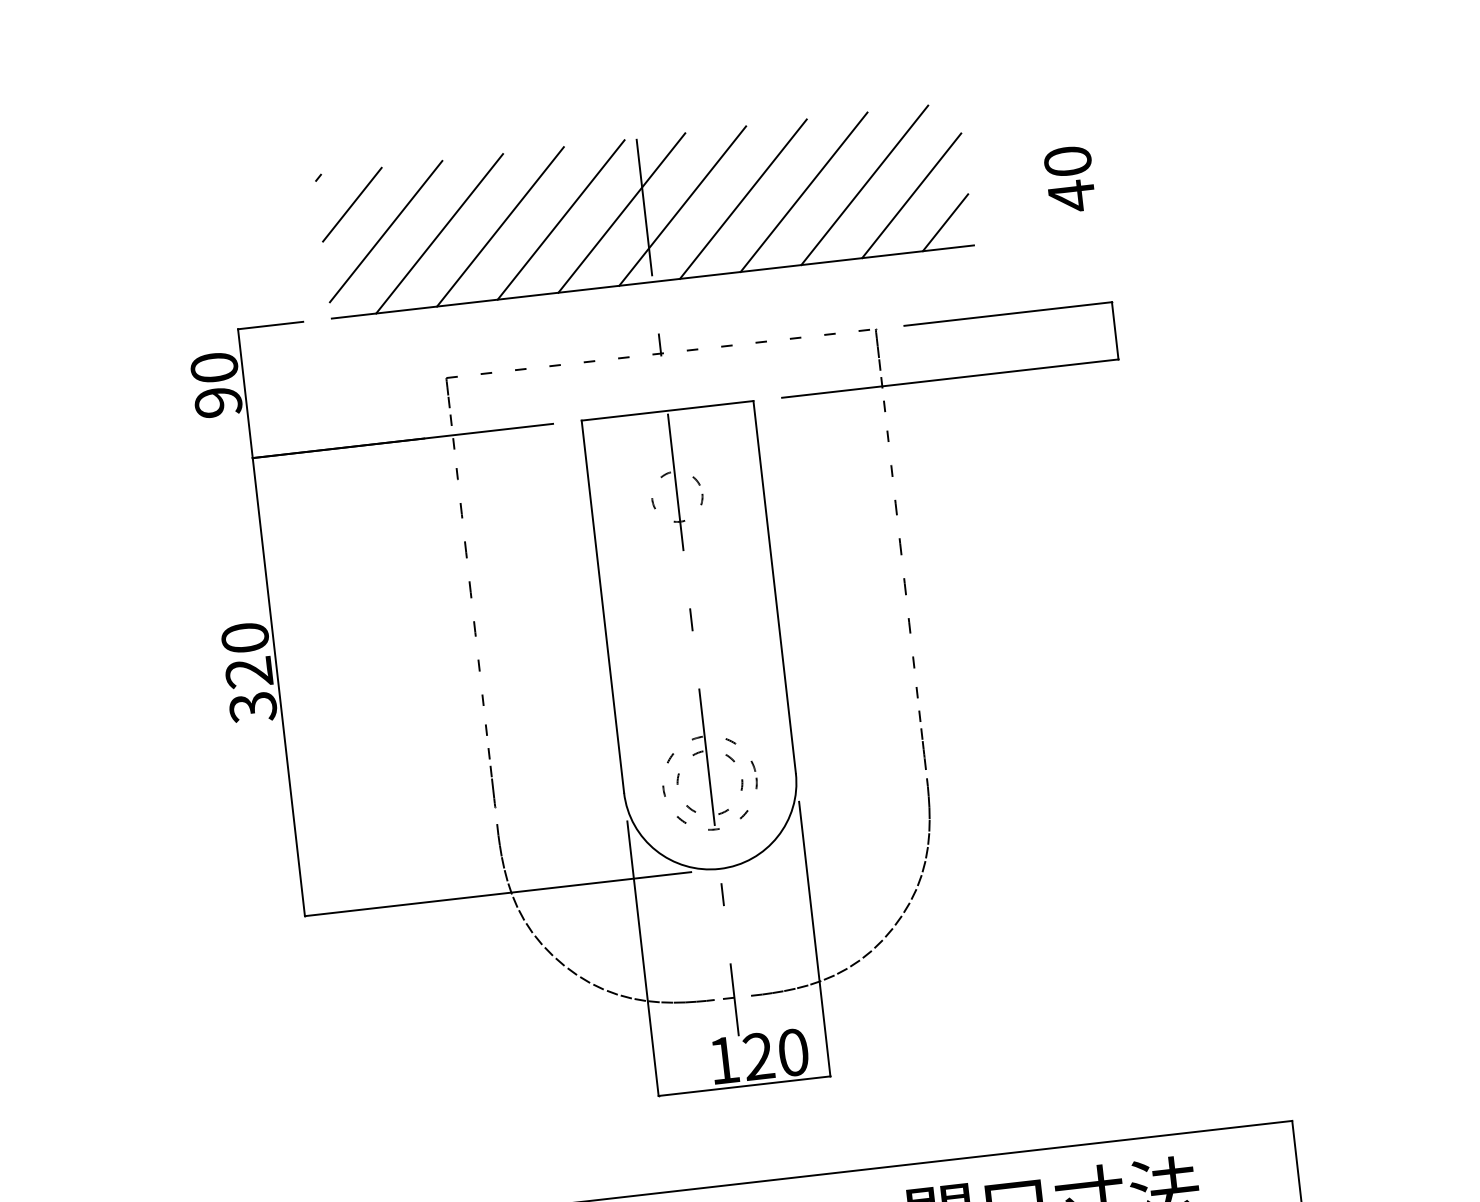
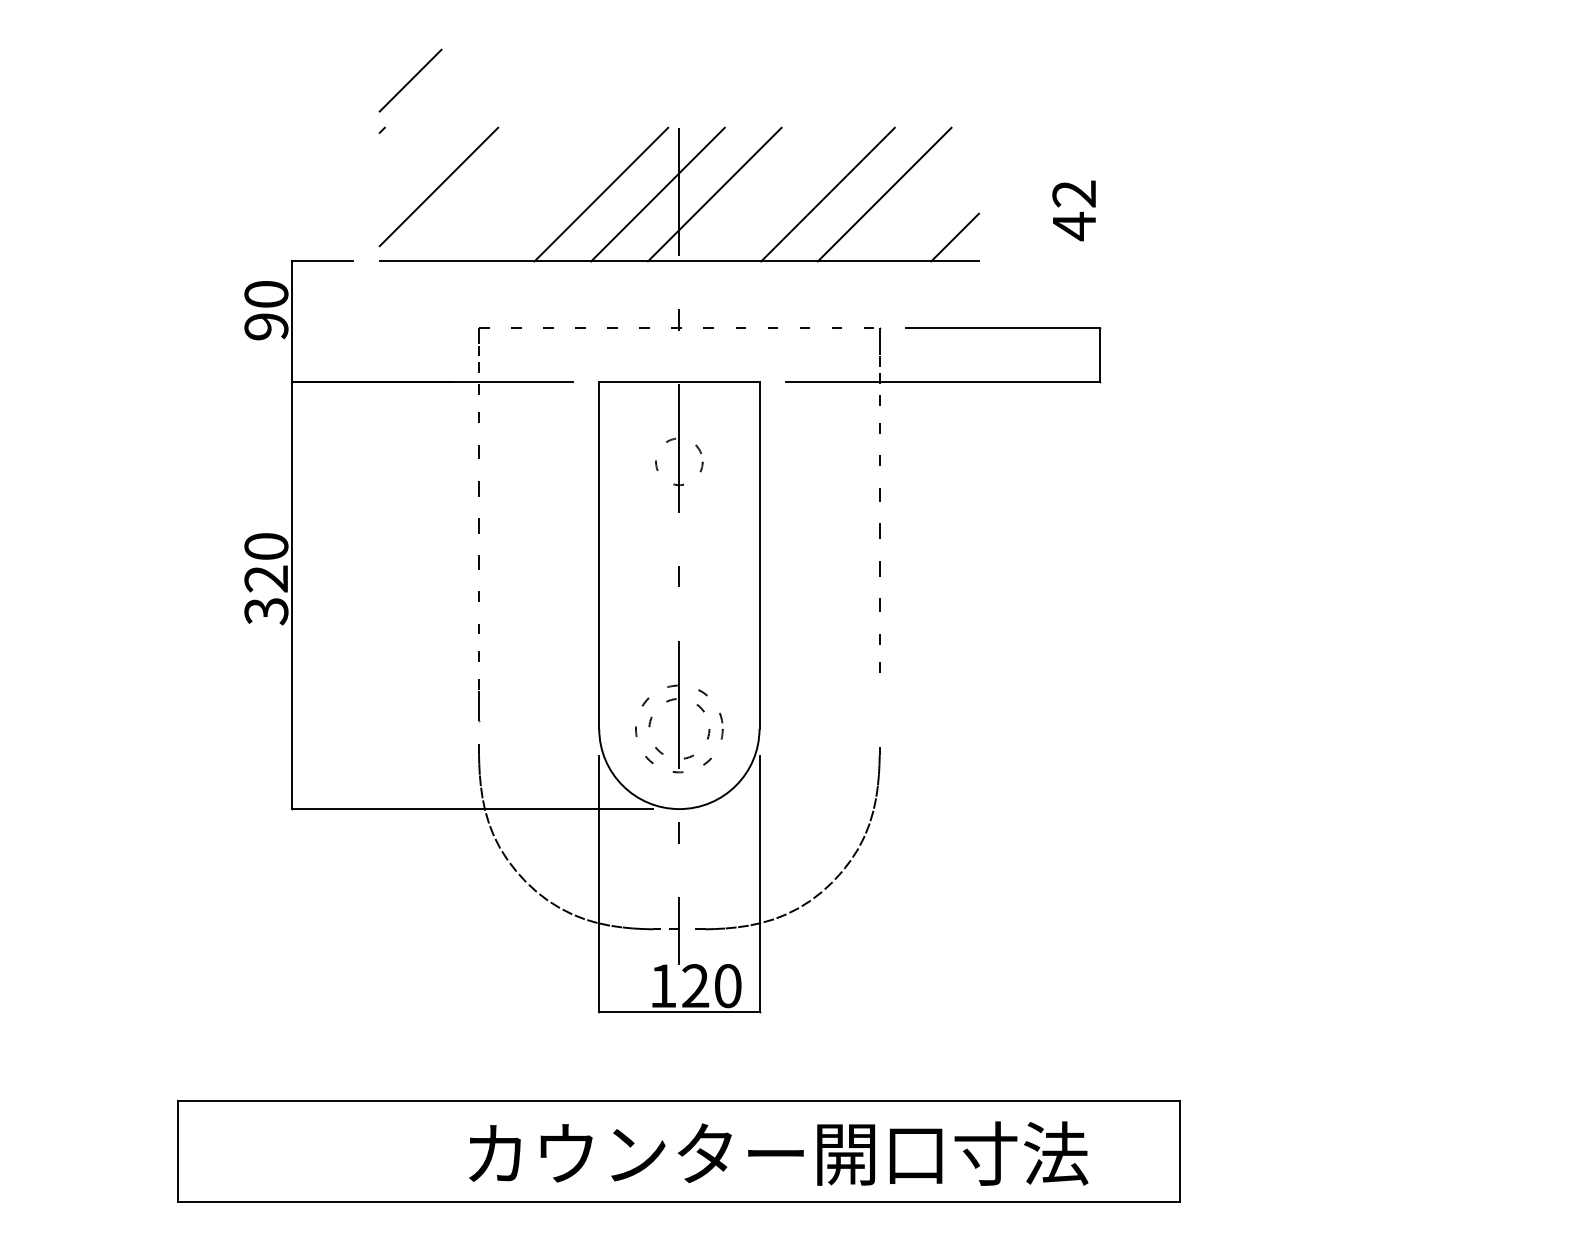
text: (1068, 160) -> (1074, 193), 40 -> 42
line: (911, 195) -> (926, 208), removed
line: (743, 199) -> (771, 194), removed
line: (352, 204) -> (410, 80), moved
line: (500, 226) -> (544, 194), removed
line: (439, 233) -> (487, 194), removed
line: (922, 738) -> (879, 710), removed
part: (492, 779) -> (479, 702), size x0.7

